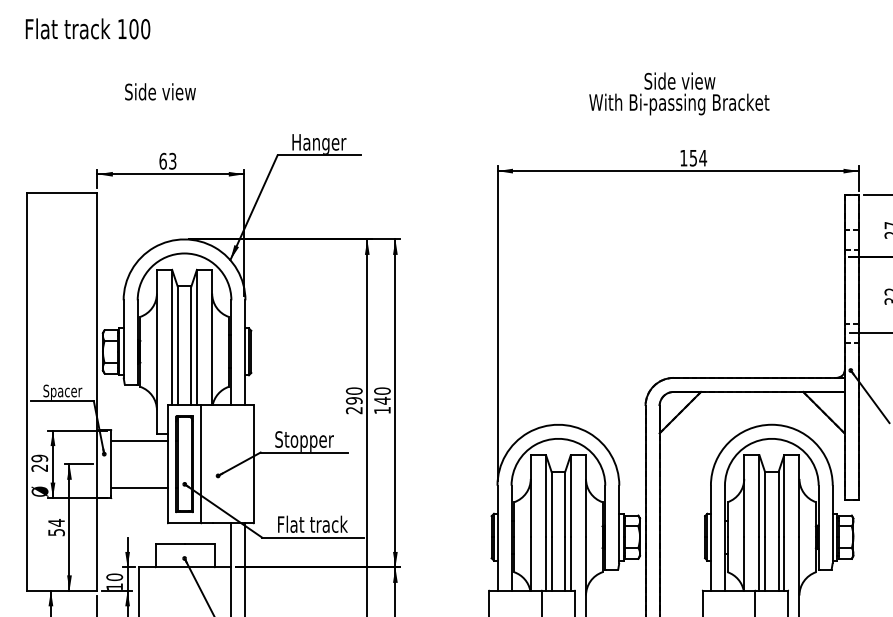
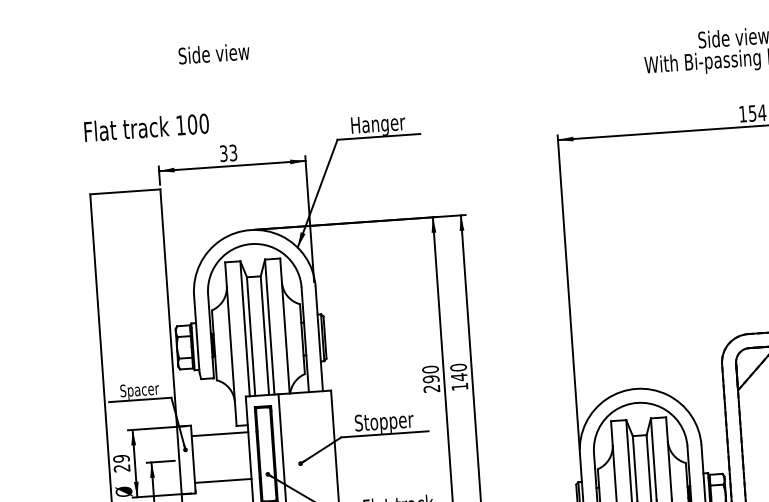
text: (87, 28) -> (146, 127), moved
text: (160, 91) -> (214, 53), moved
text: (162, 160) -> (223, 152), 63 -> 33

